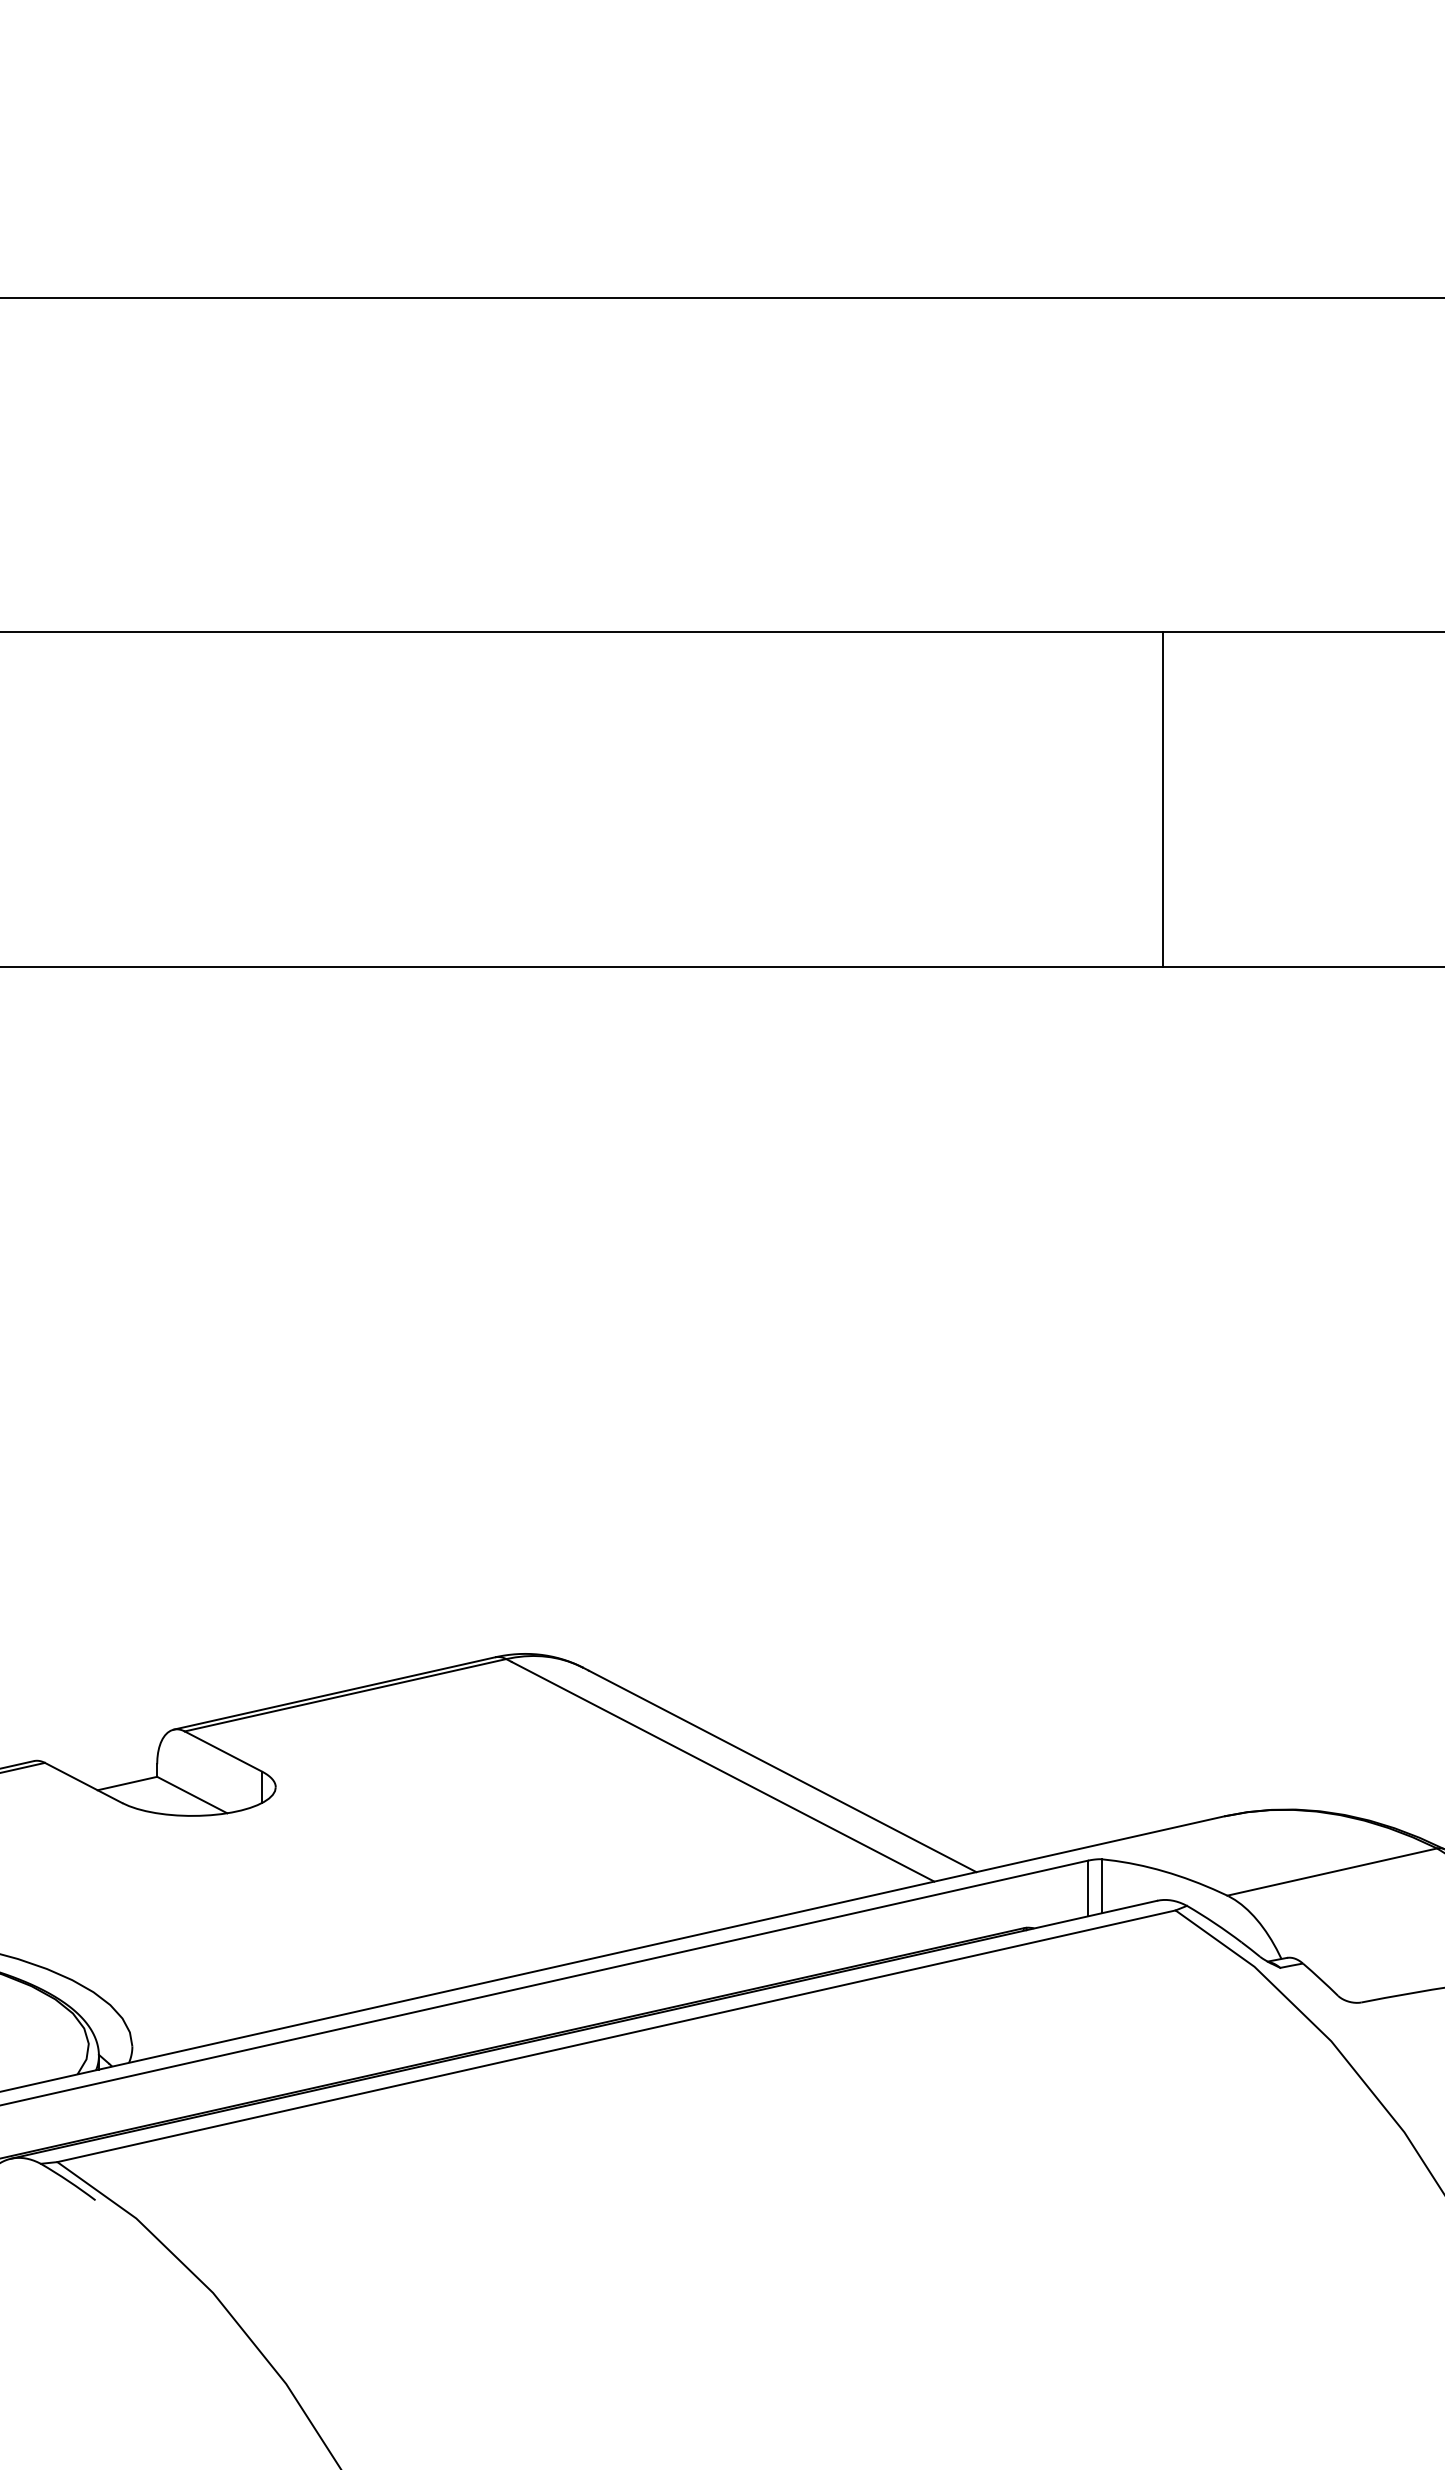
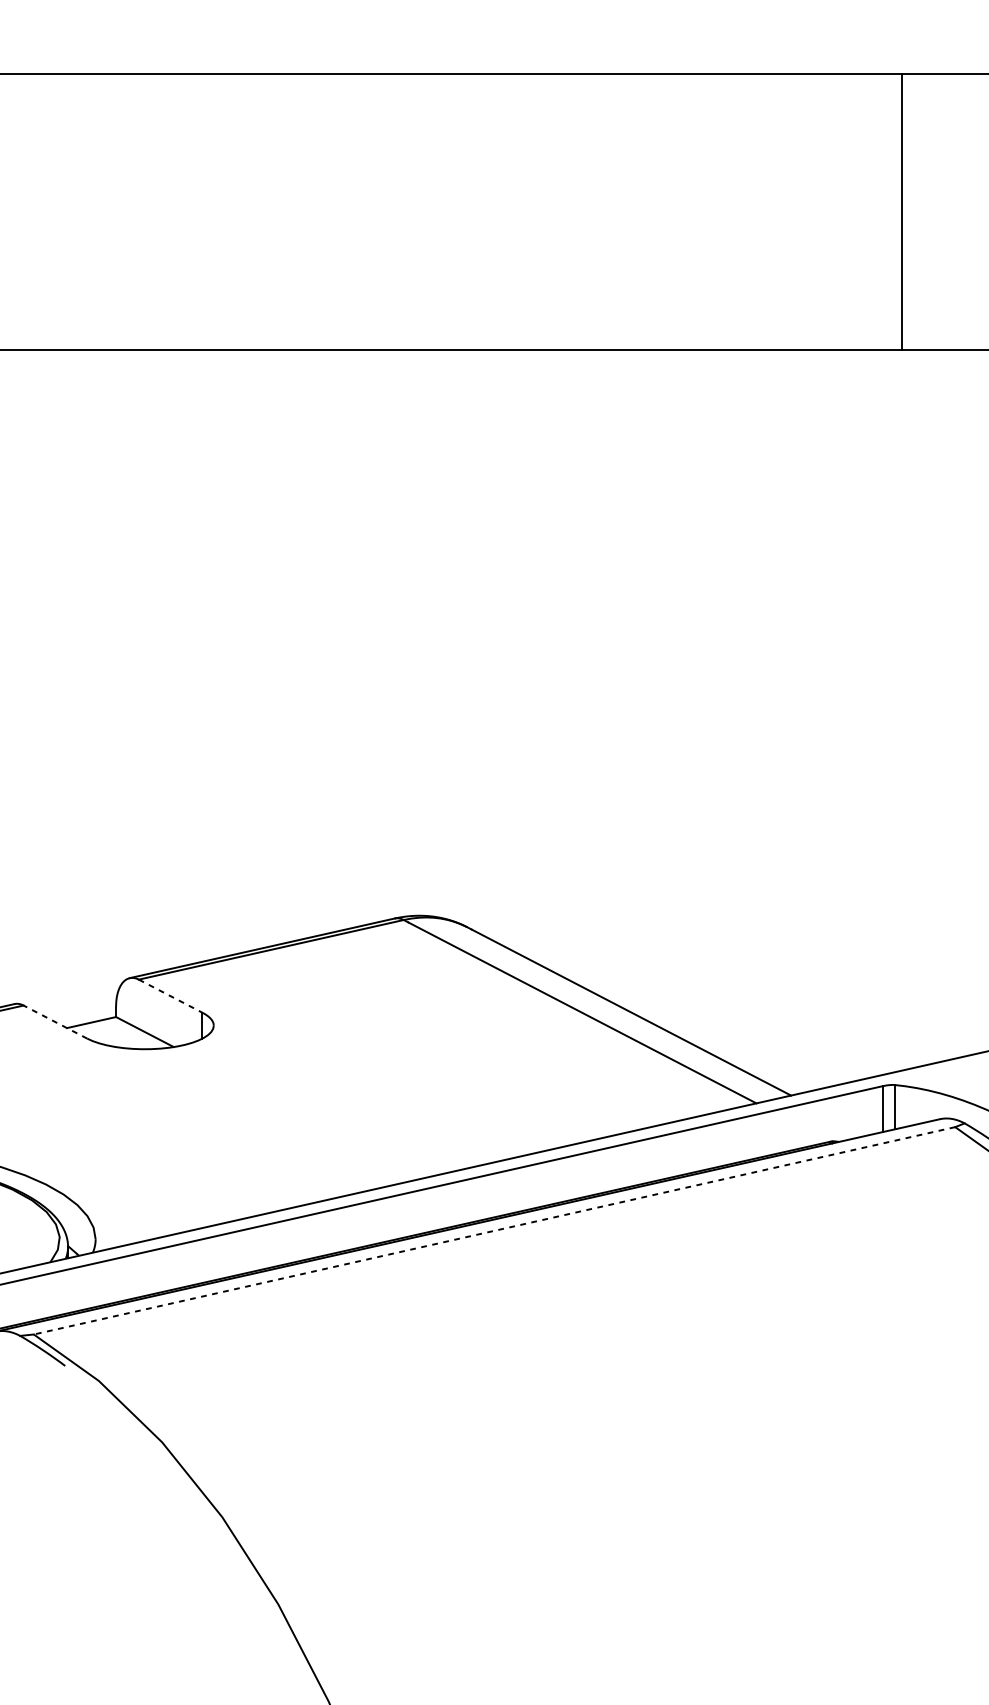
line: (1162, 799) -> (901, 211), moved
line: (223, 1751) -> (170, 996), solid -> dashed
line: (83, 1782) -> (55, 1021), solid -> dashed
line: (616, 2036) -> (494, 1231), solid -> dashed

